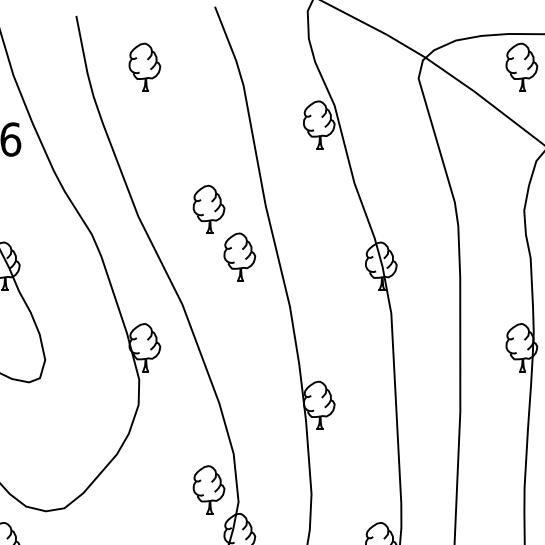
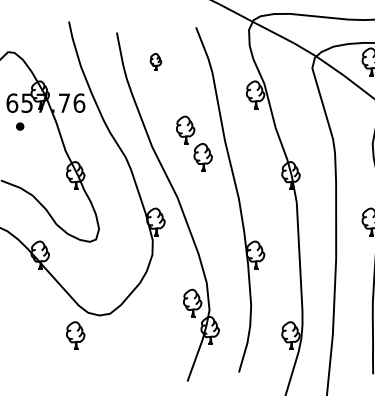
part: (143, 66) -> (155, 61), size x0.6
part: (224, 232) -> (194, 143), moved

